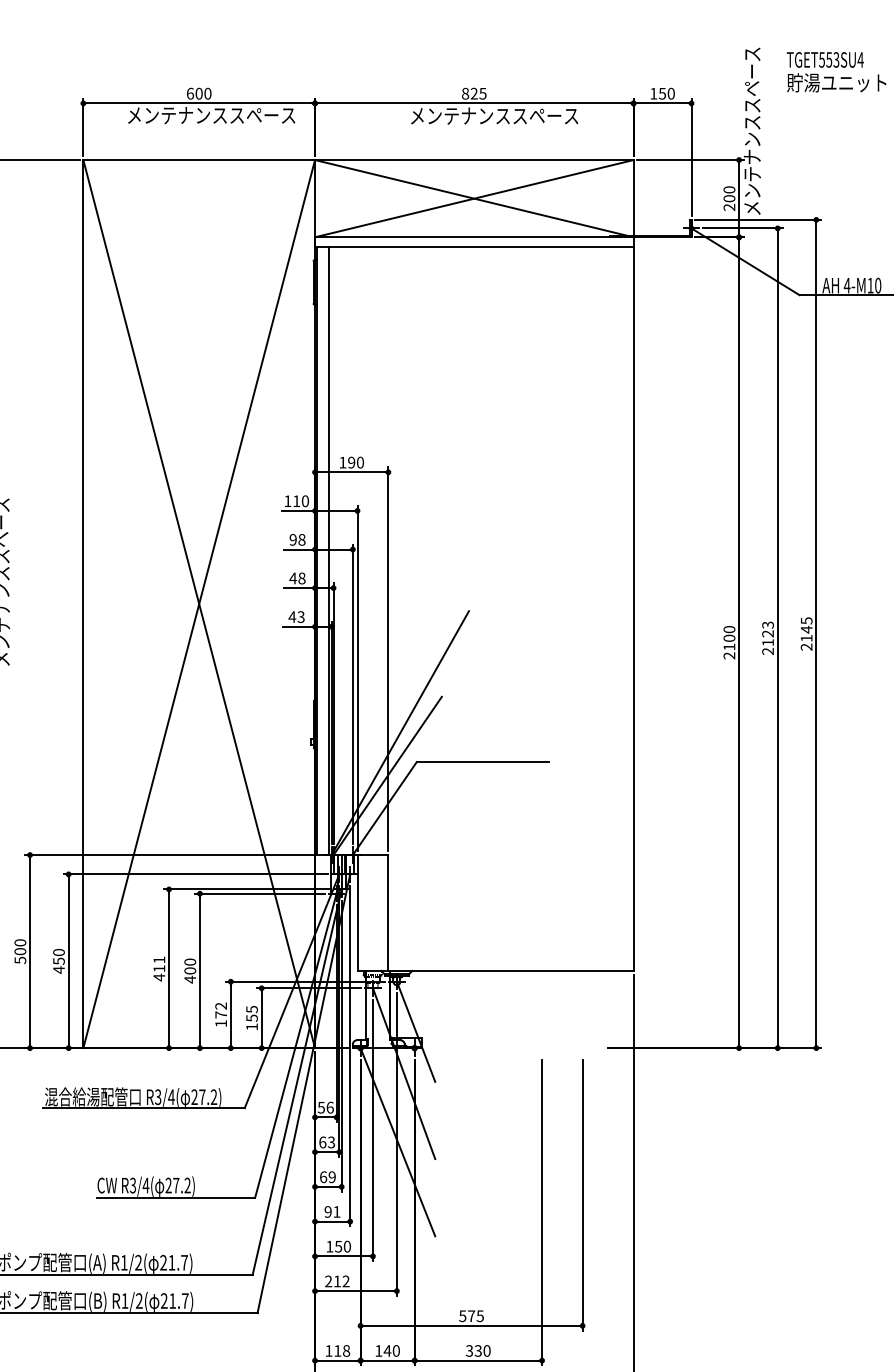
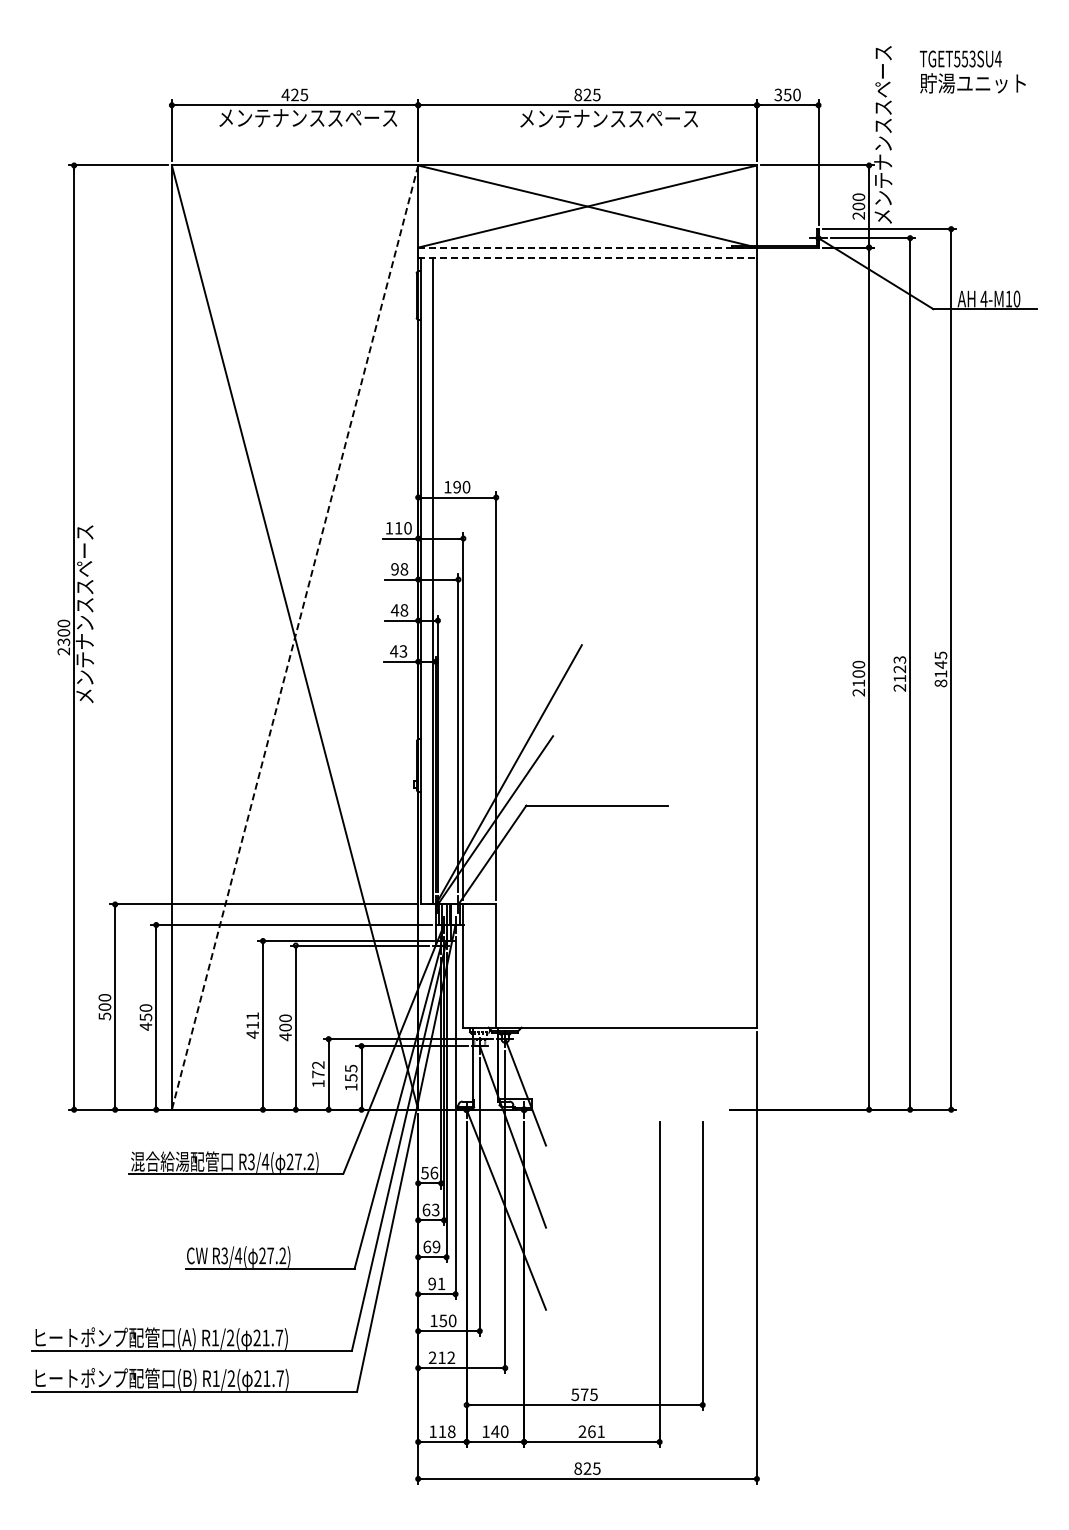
text: (198, 93) -> (294, 94), 600 -> 425
text: (652, 93) -> (777, 94), 150 -> 350
line: (475, 237) -> (588, 247), solid -> dashed
line: (475, 247) -> (588, 258), solid -> dashed
line: (199, 603) -> (295, 637), solid -> dashed
text: (806, 647) -> (940, 683), 2145 -> 8145
text: (478, 1350) -> (591, 1431), 330 -> 261

